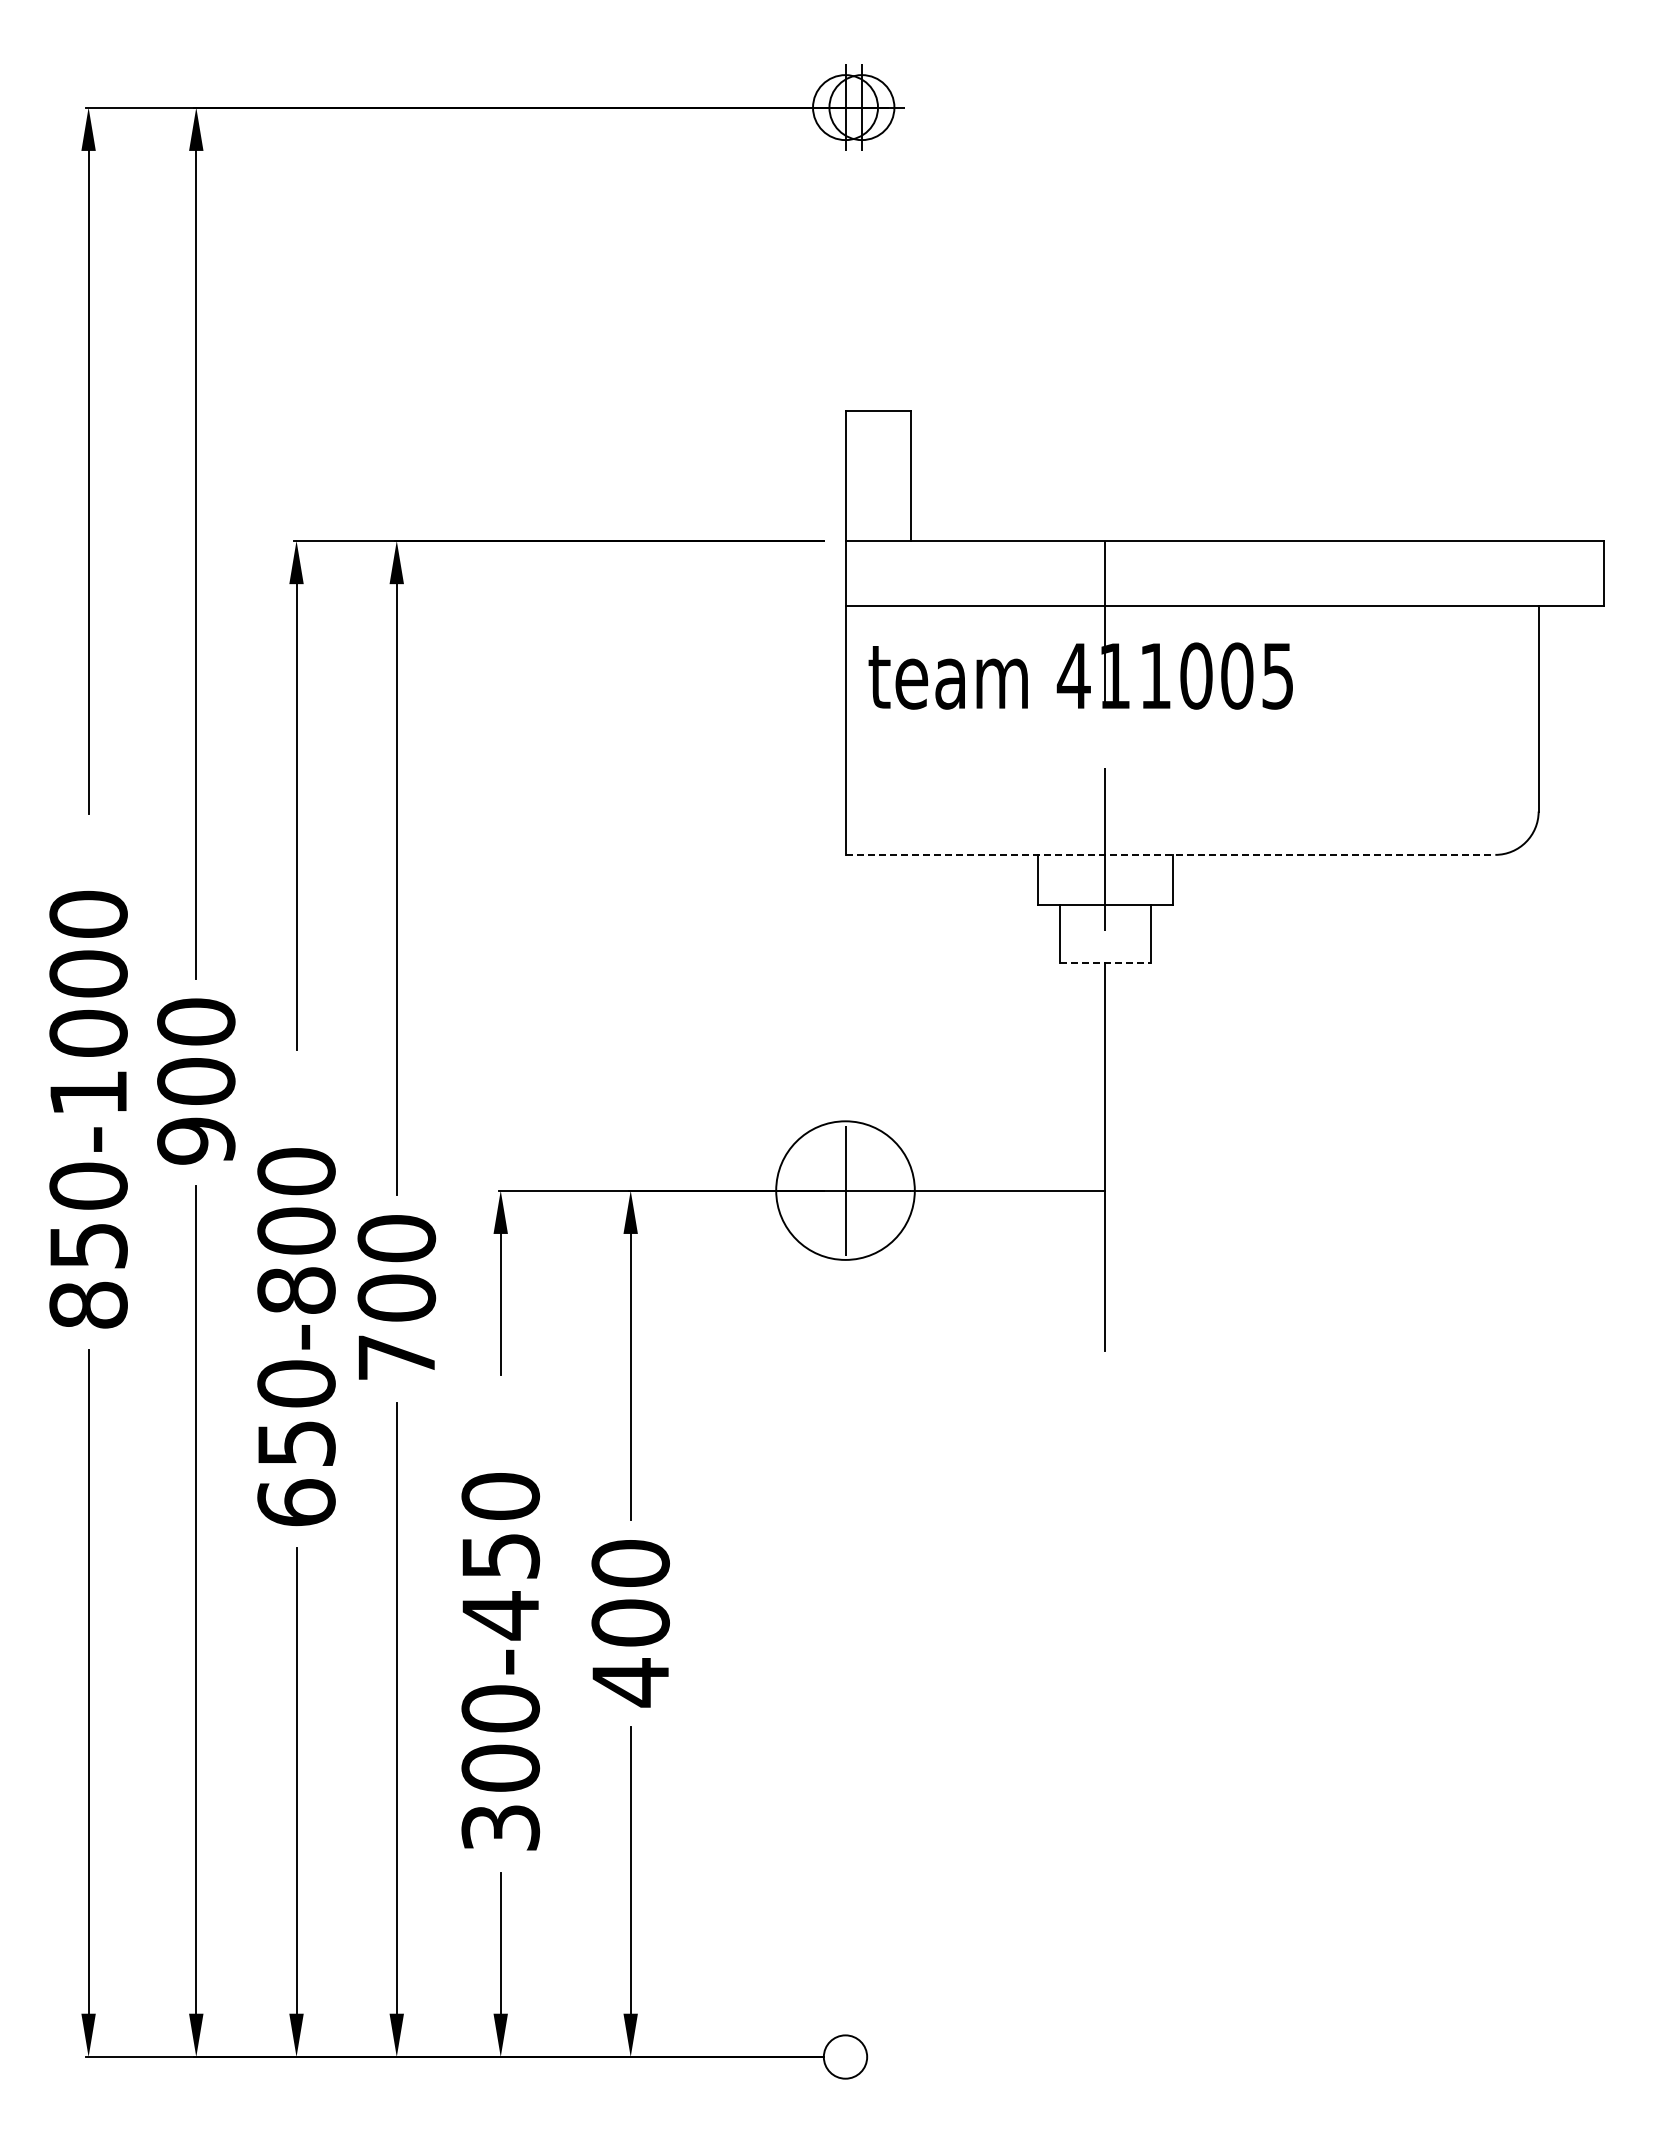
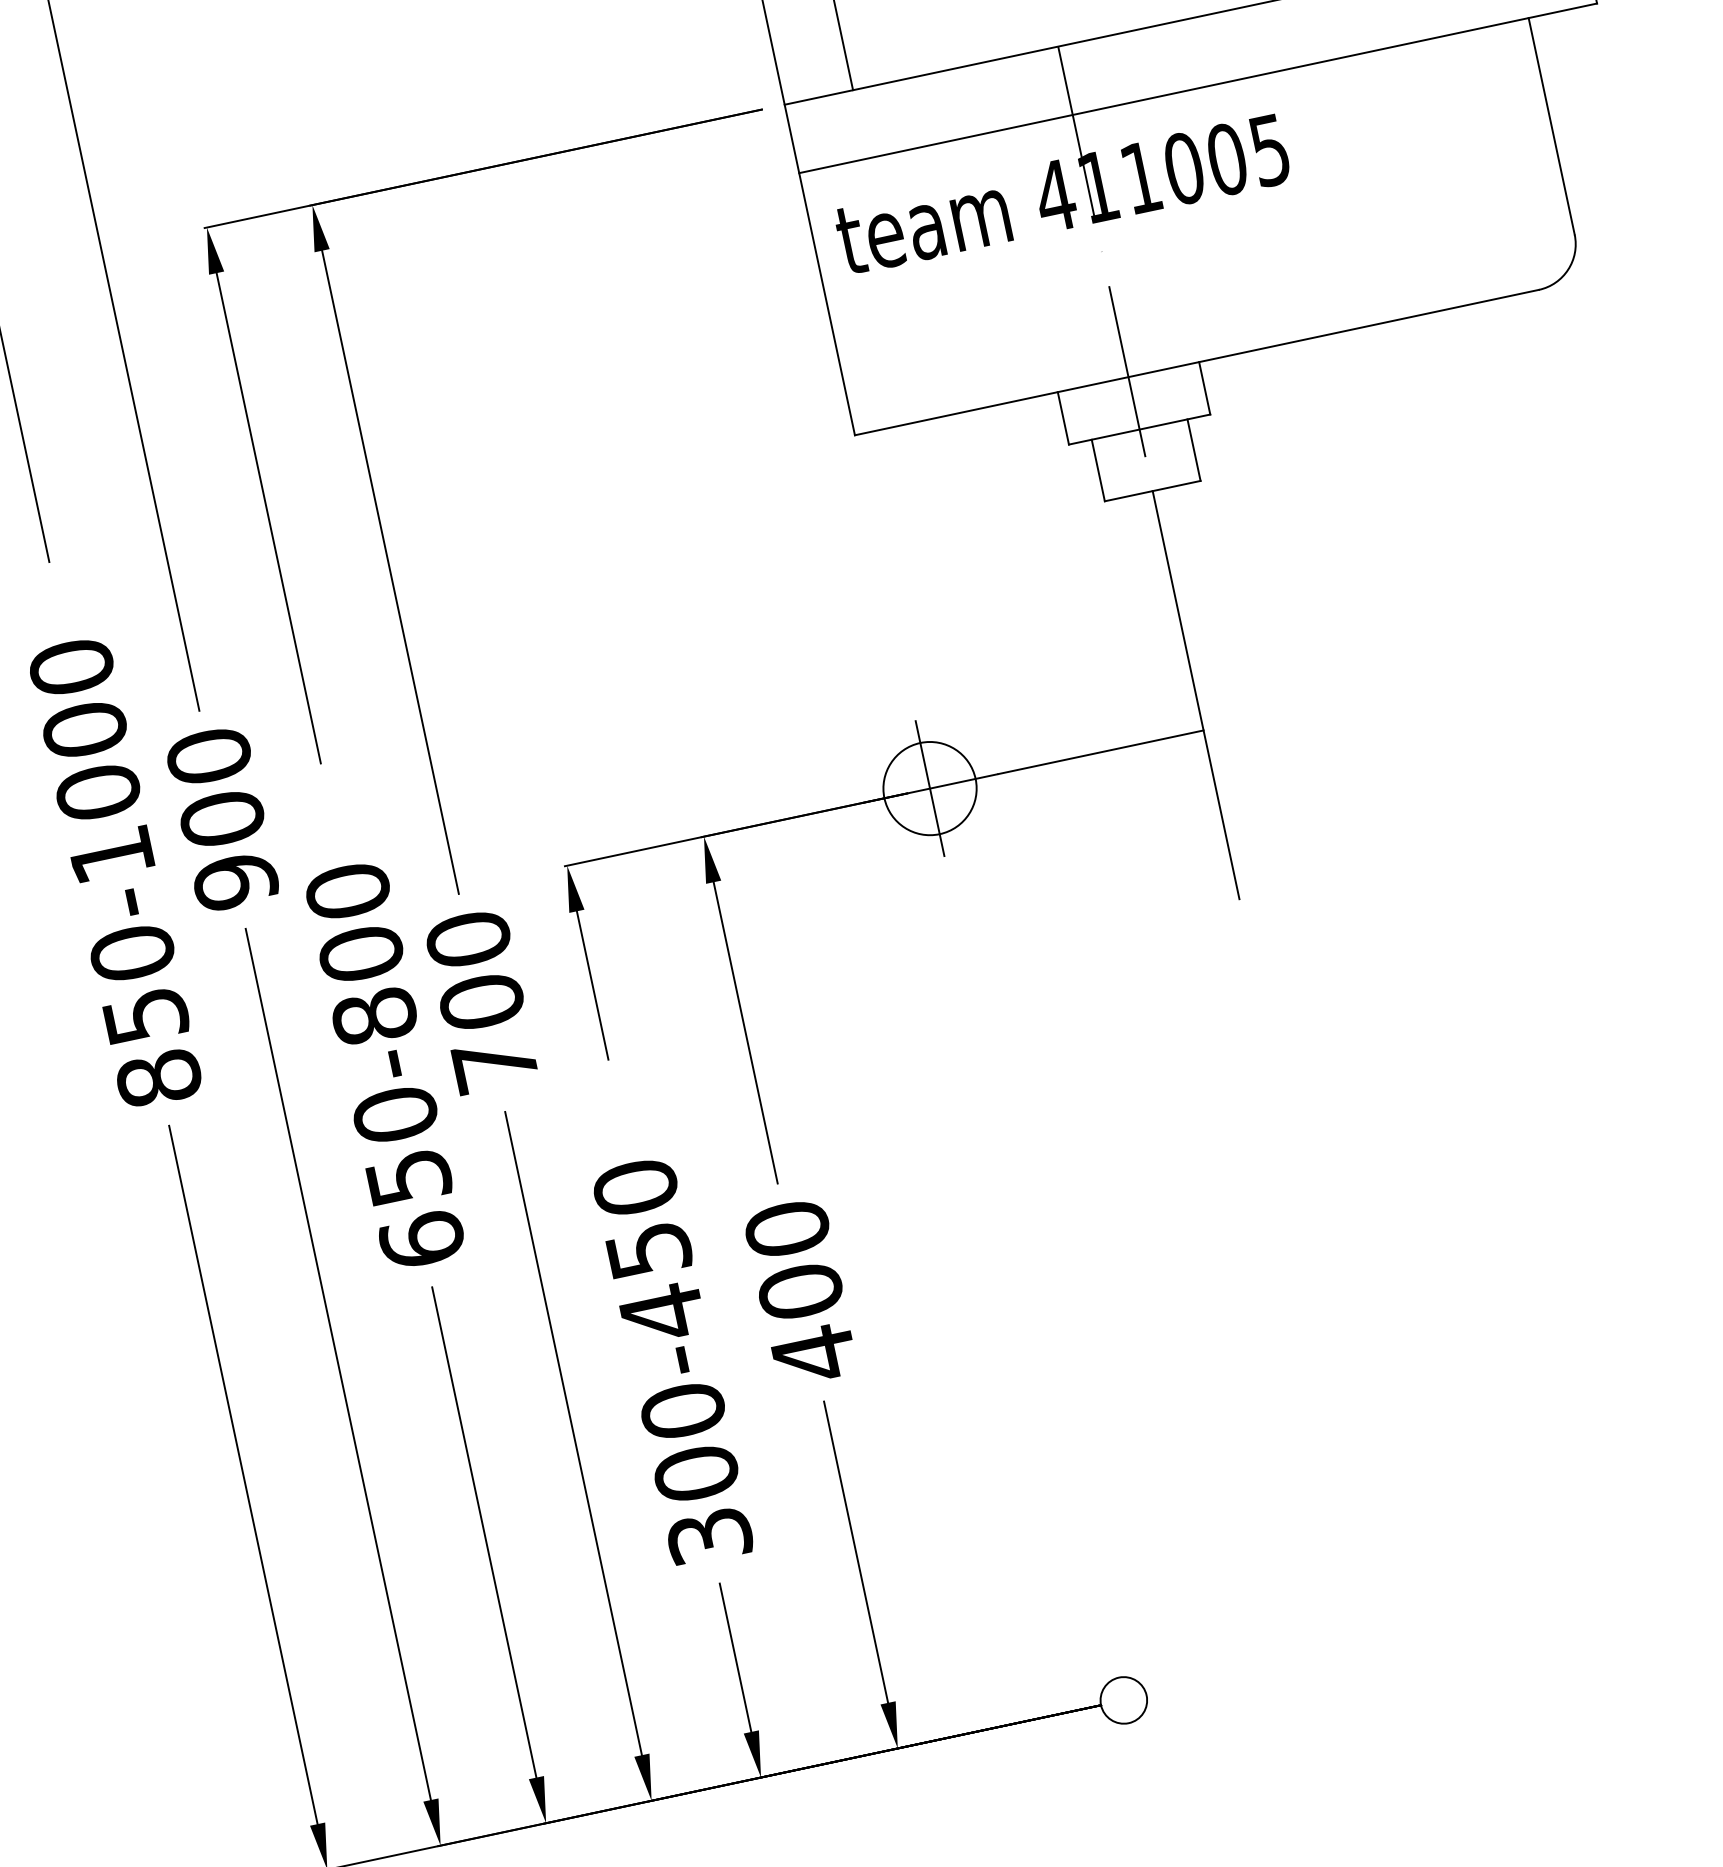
line: (1170, 854) -> (1196, 362), dashed -> solid
line: (1105, 963) -> (1152, 491), dashed -> solid
circle: (845, 1190) -> (929, 788), size x0.62

